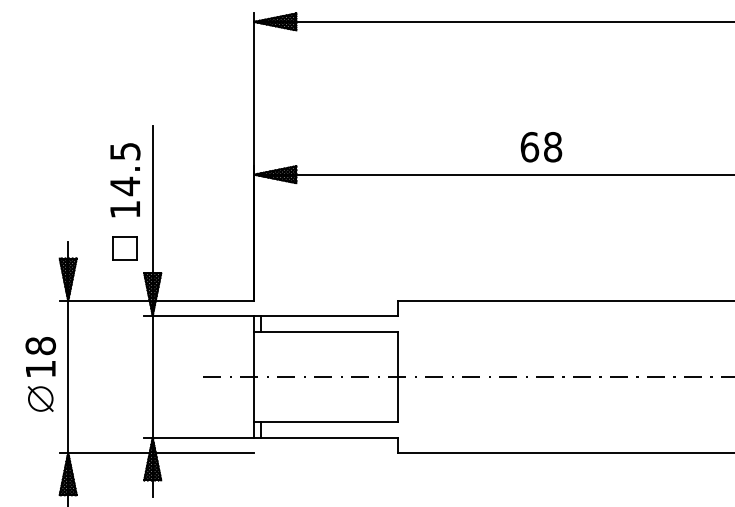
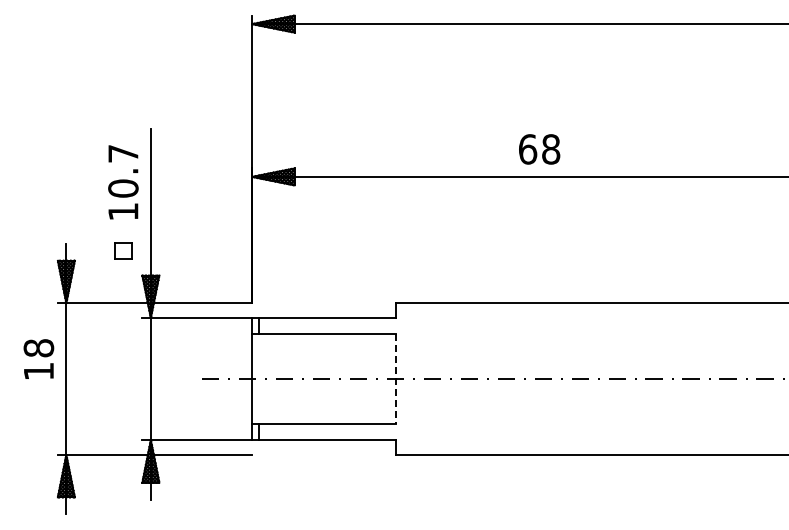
text: (125, 169) -> (123, 171), 14.5 -> 10.7
part: (125, 248) -> (123, 250), size x0.7
line: (397, 377) -> (395, 379), solid -> dashed
part: (40, 399) -> (38, 401), removed

